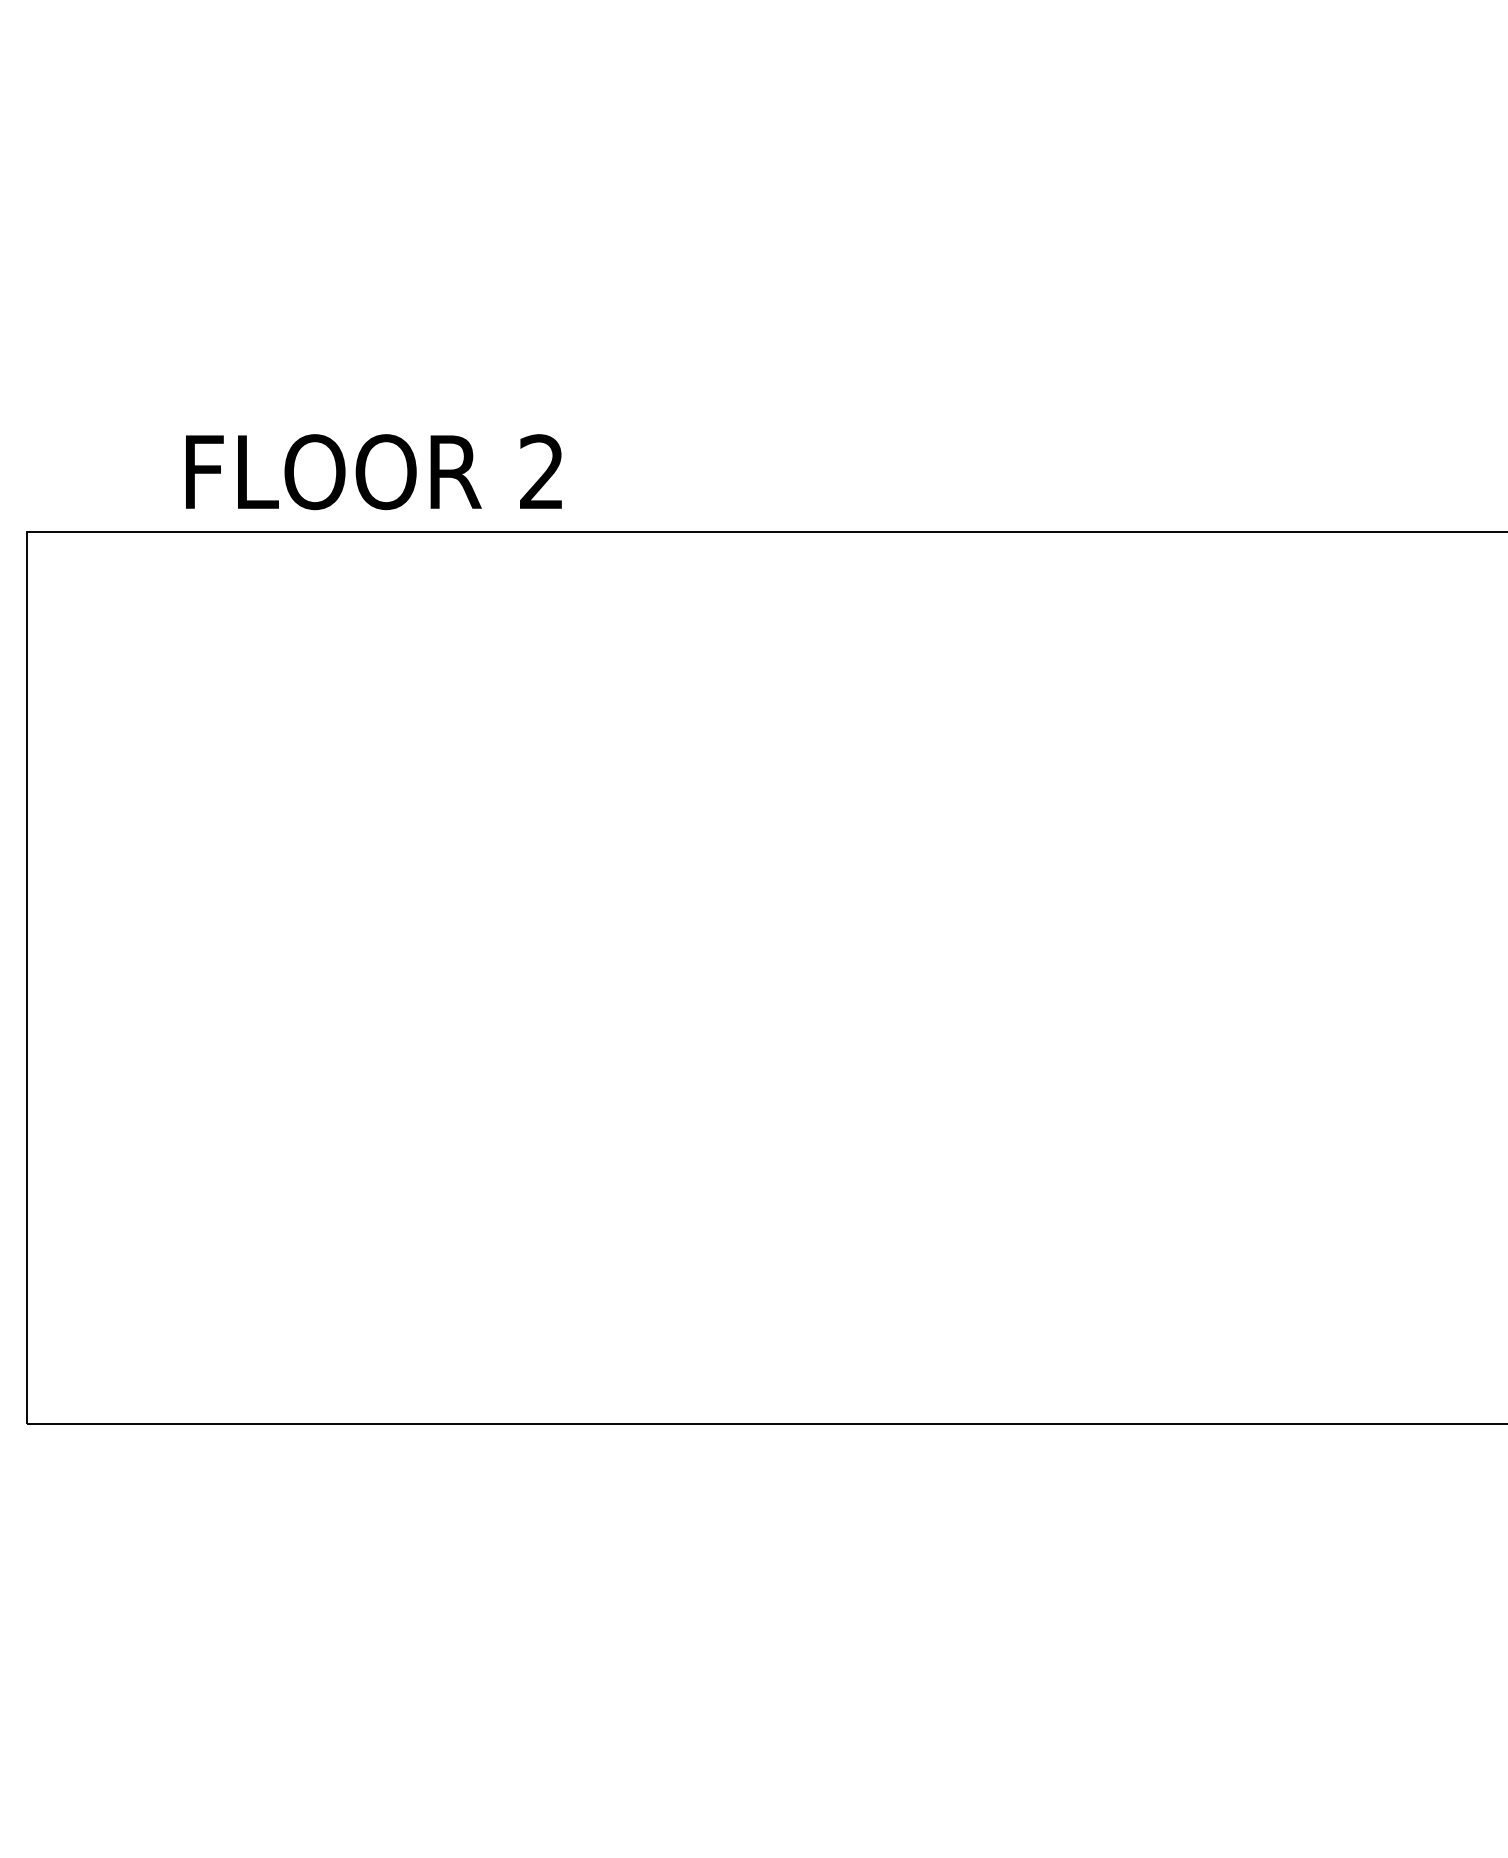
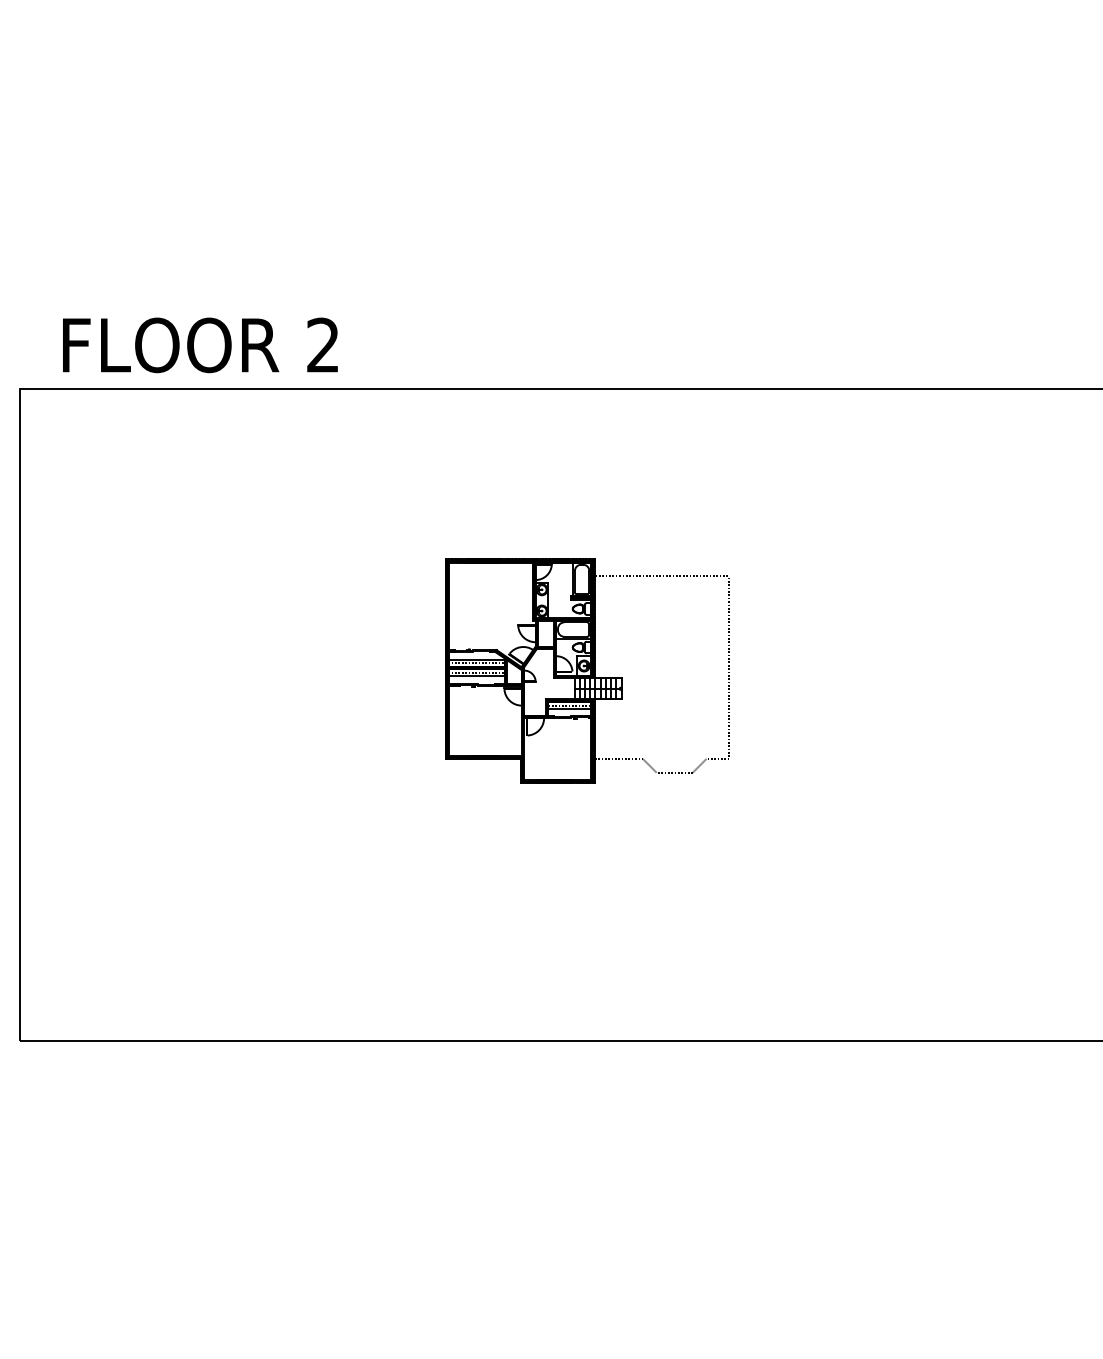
text: (373, 472) -> (200, 345), moved
part: (802, 917) -> (586, 671), added

